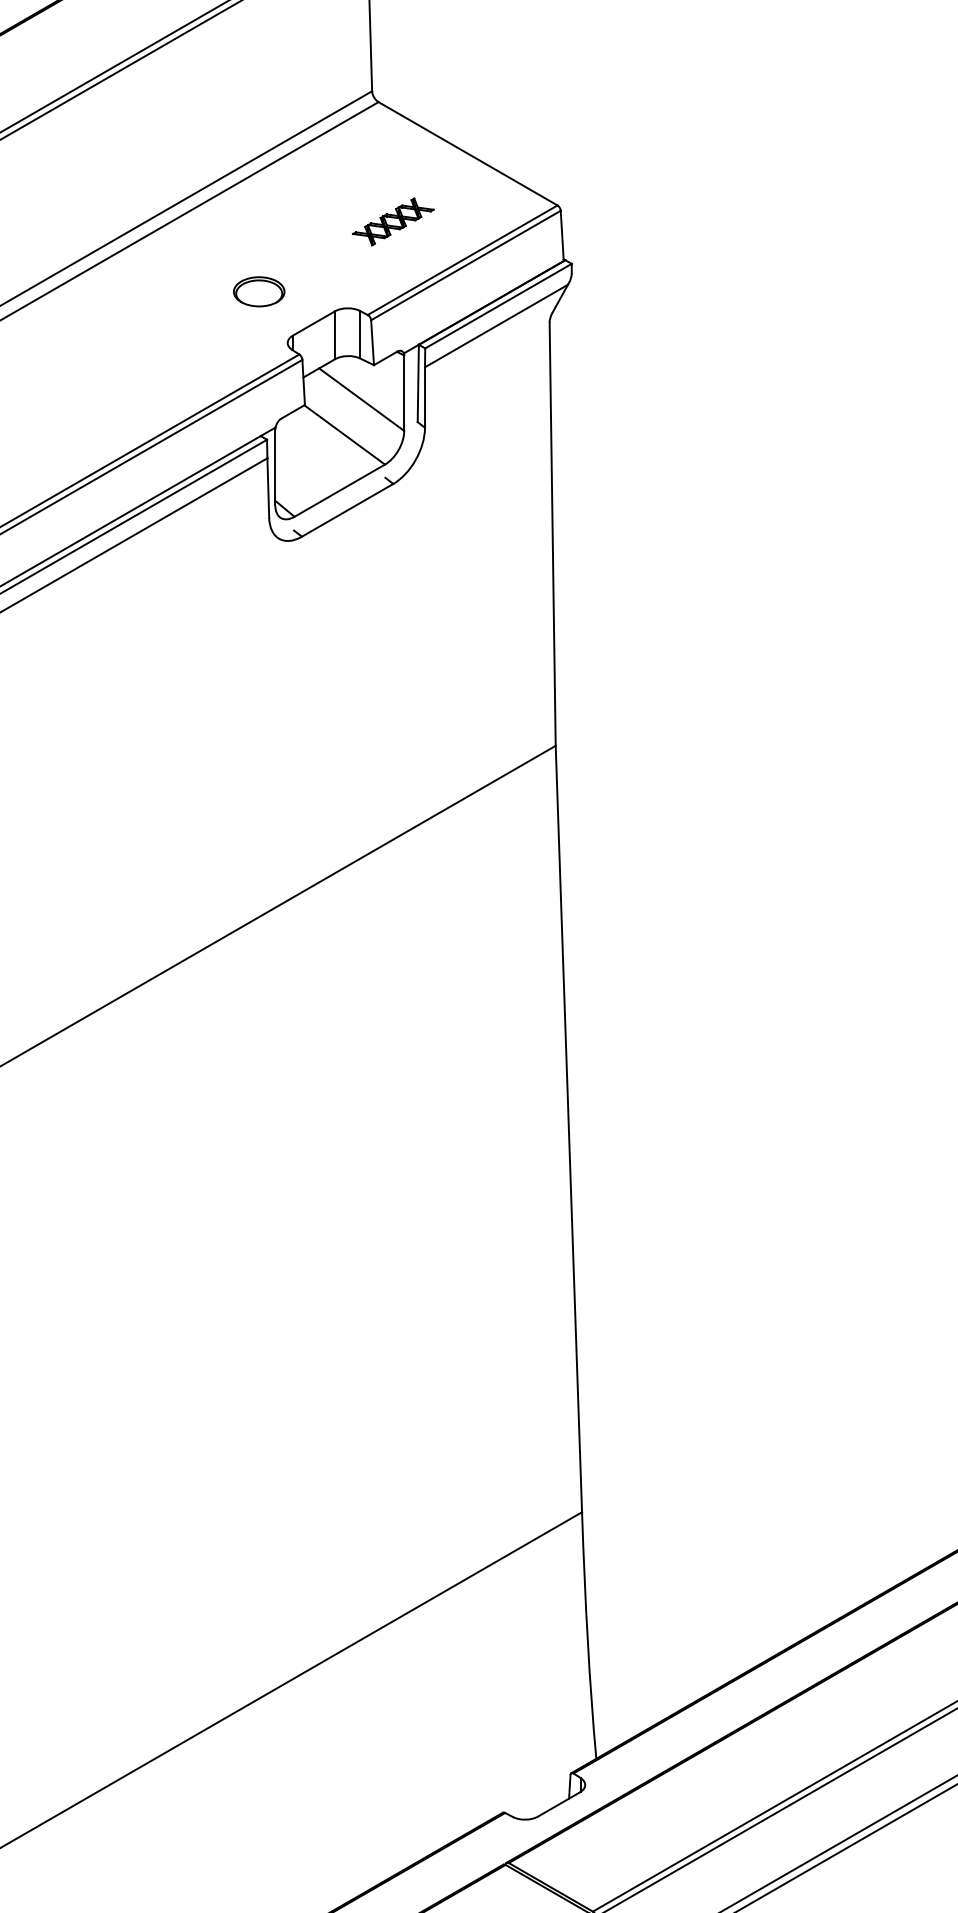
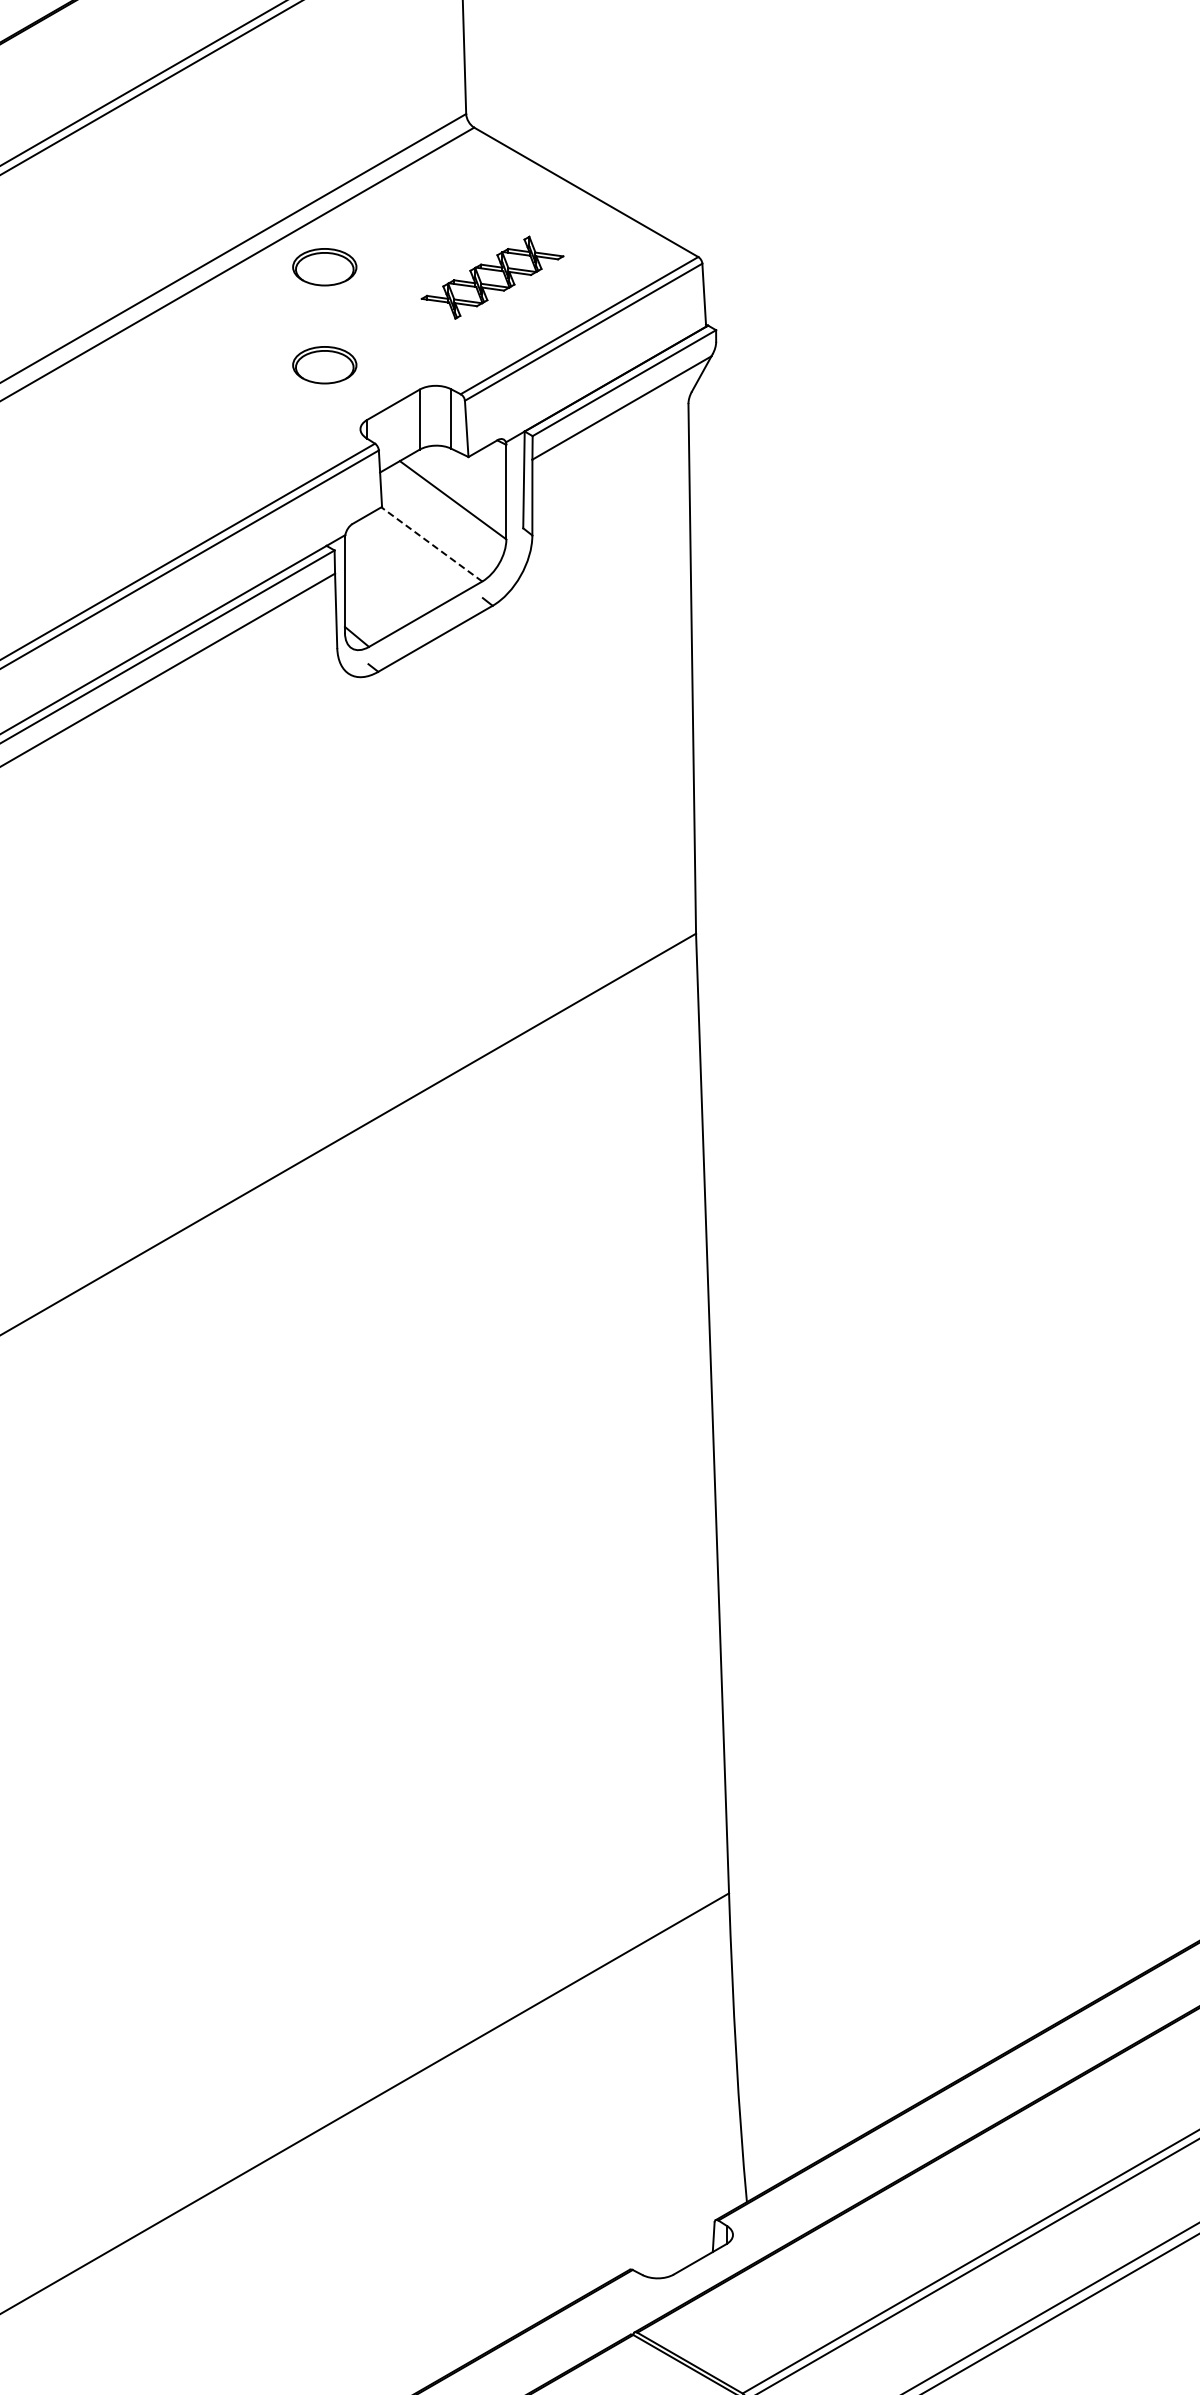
part: (258, 213) -> (324, 267), added
part: (393, 221) -> (492, 277), size x1.4
line: (344, 435) -> (431, 544), solid -> dashed

